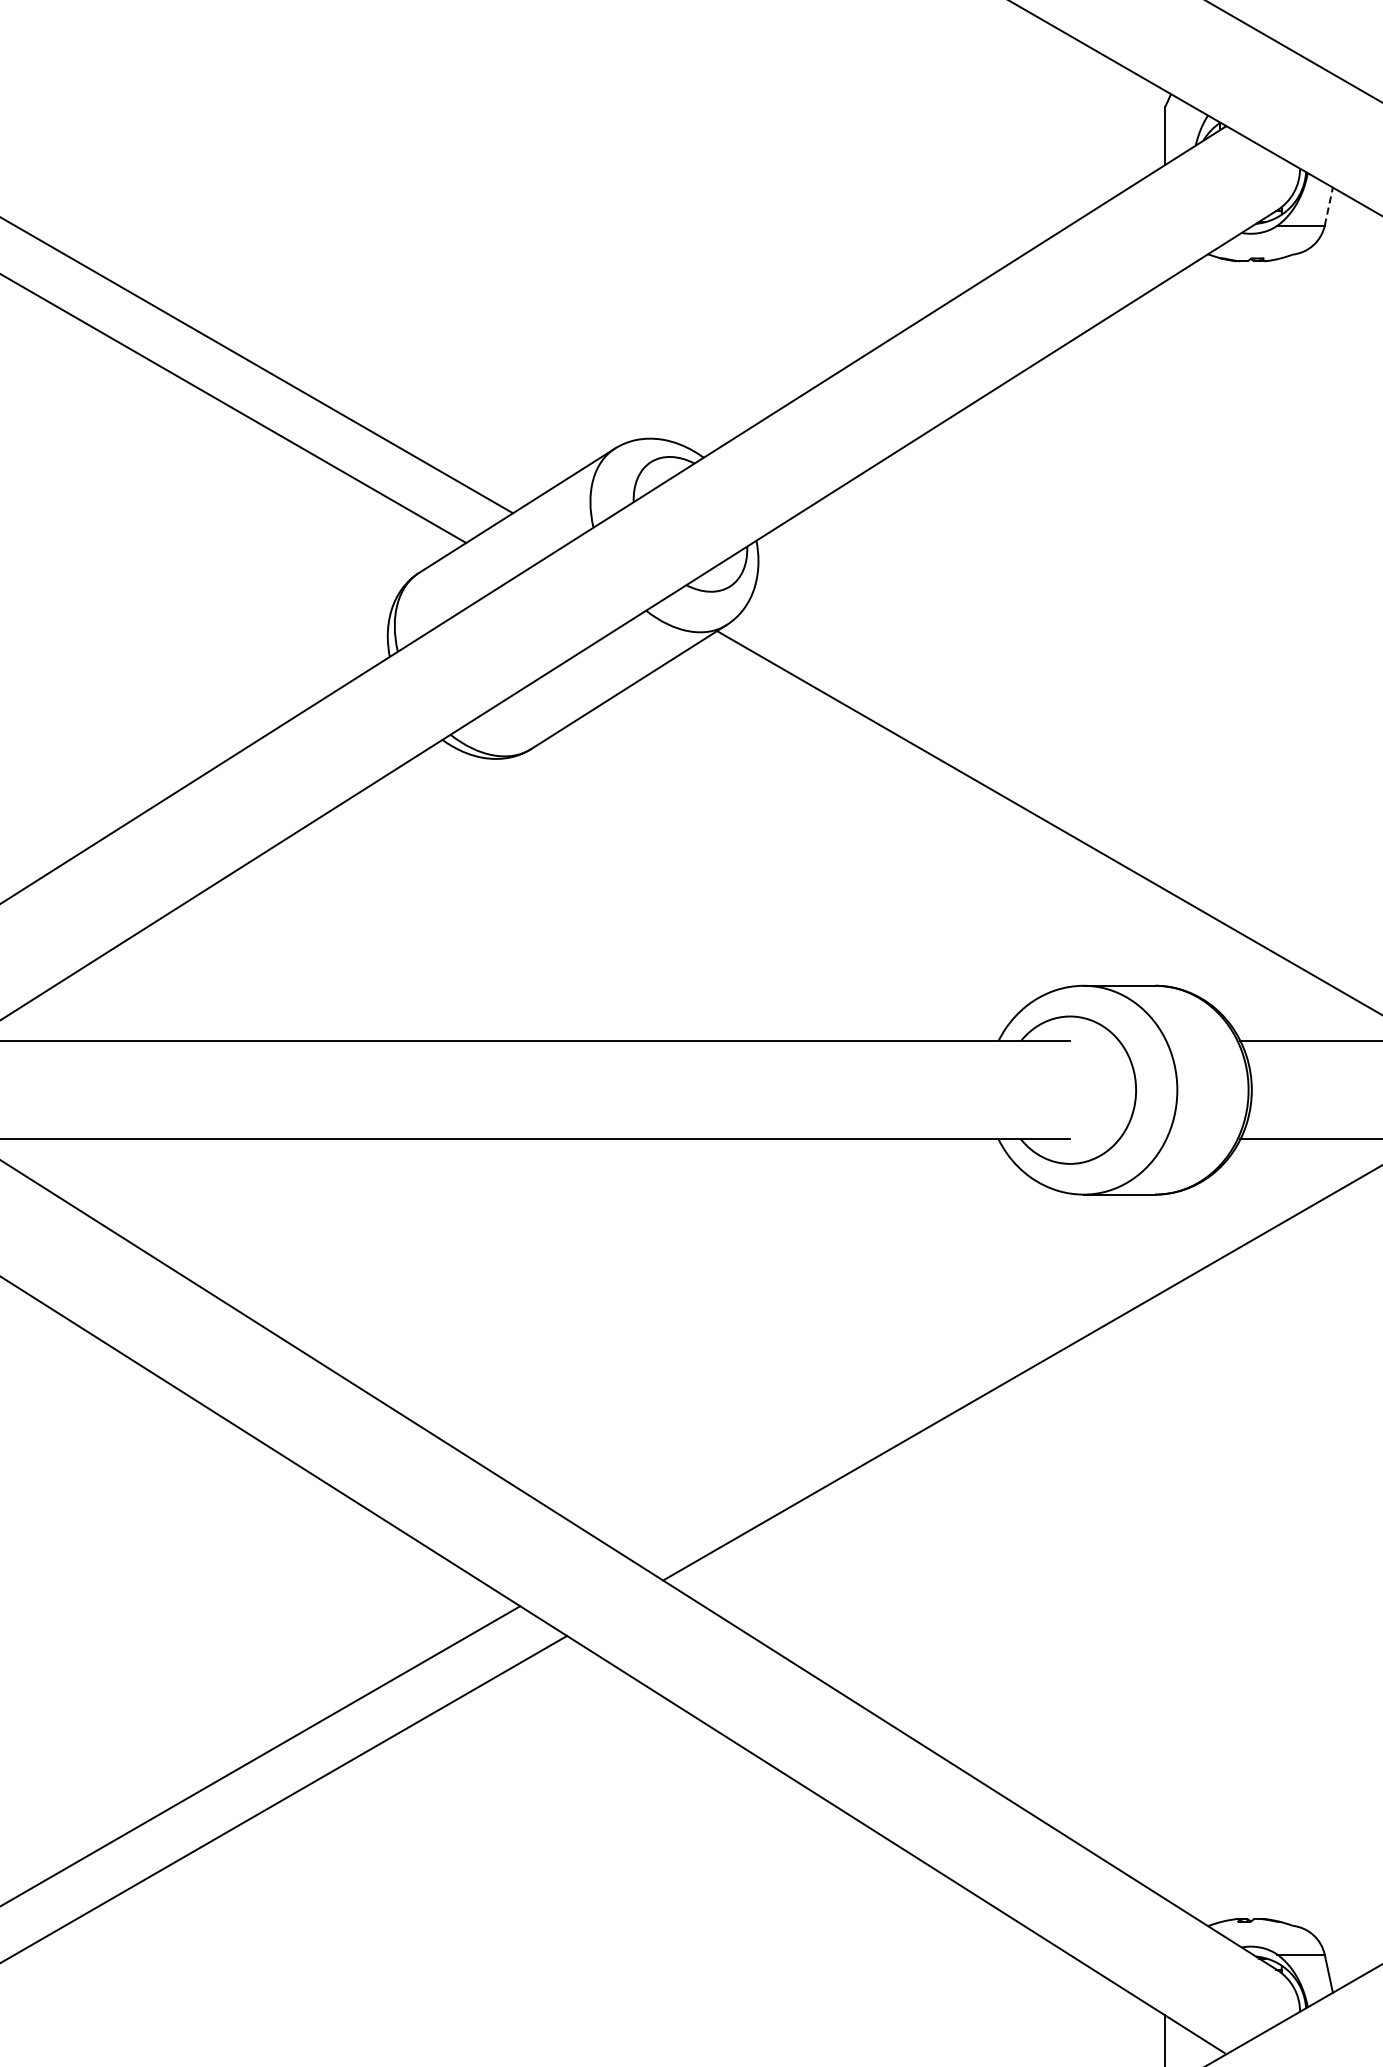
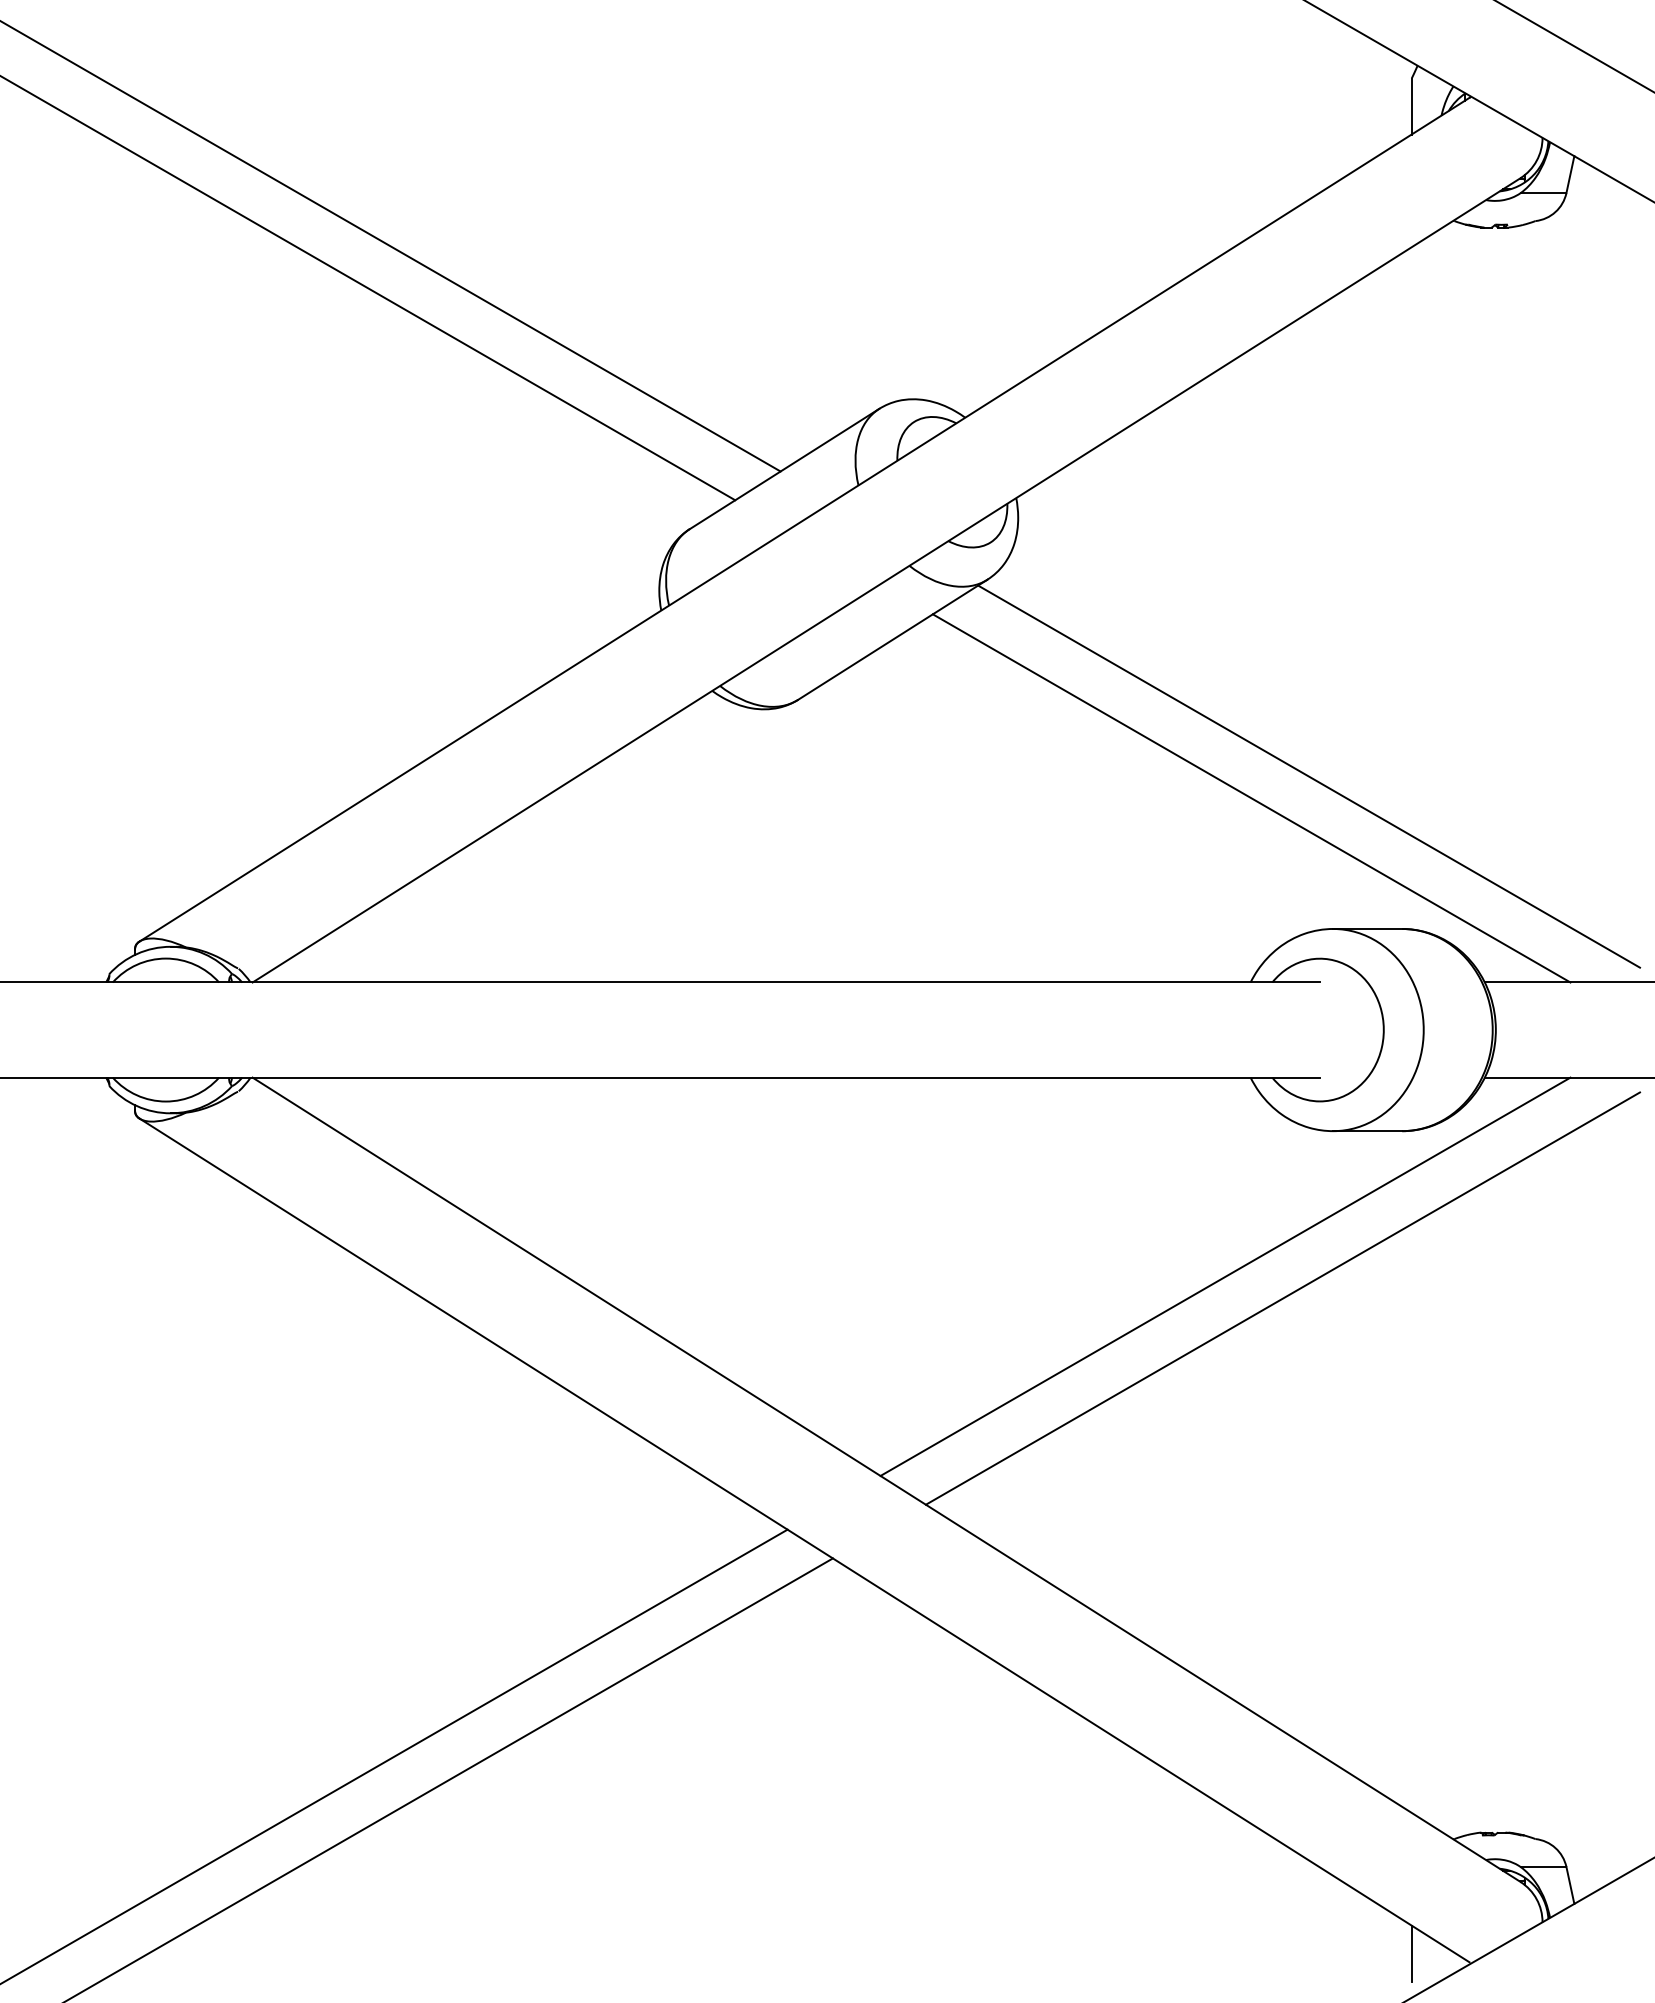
line: (1328, 206) -> (1570, 174), dashed -> solid
line: (999, 851) -> (1251, 798), added
line: (972, 1344) -> (1225, 1276), added

